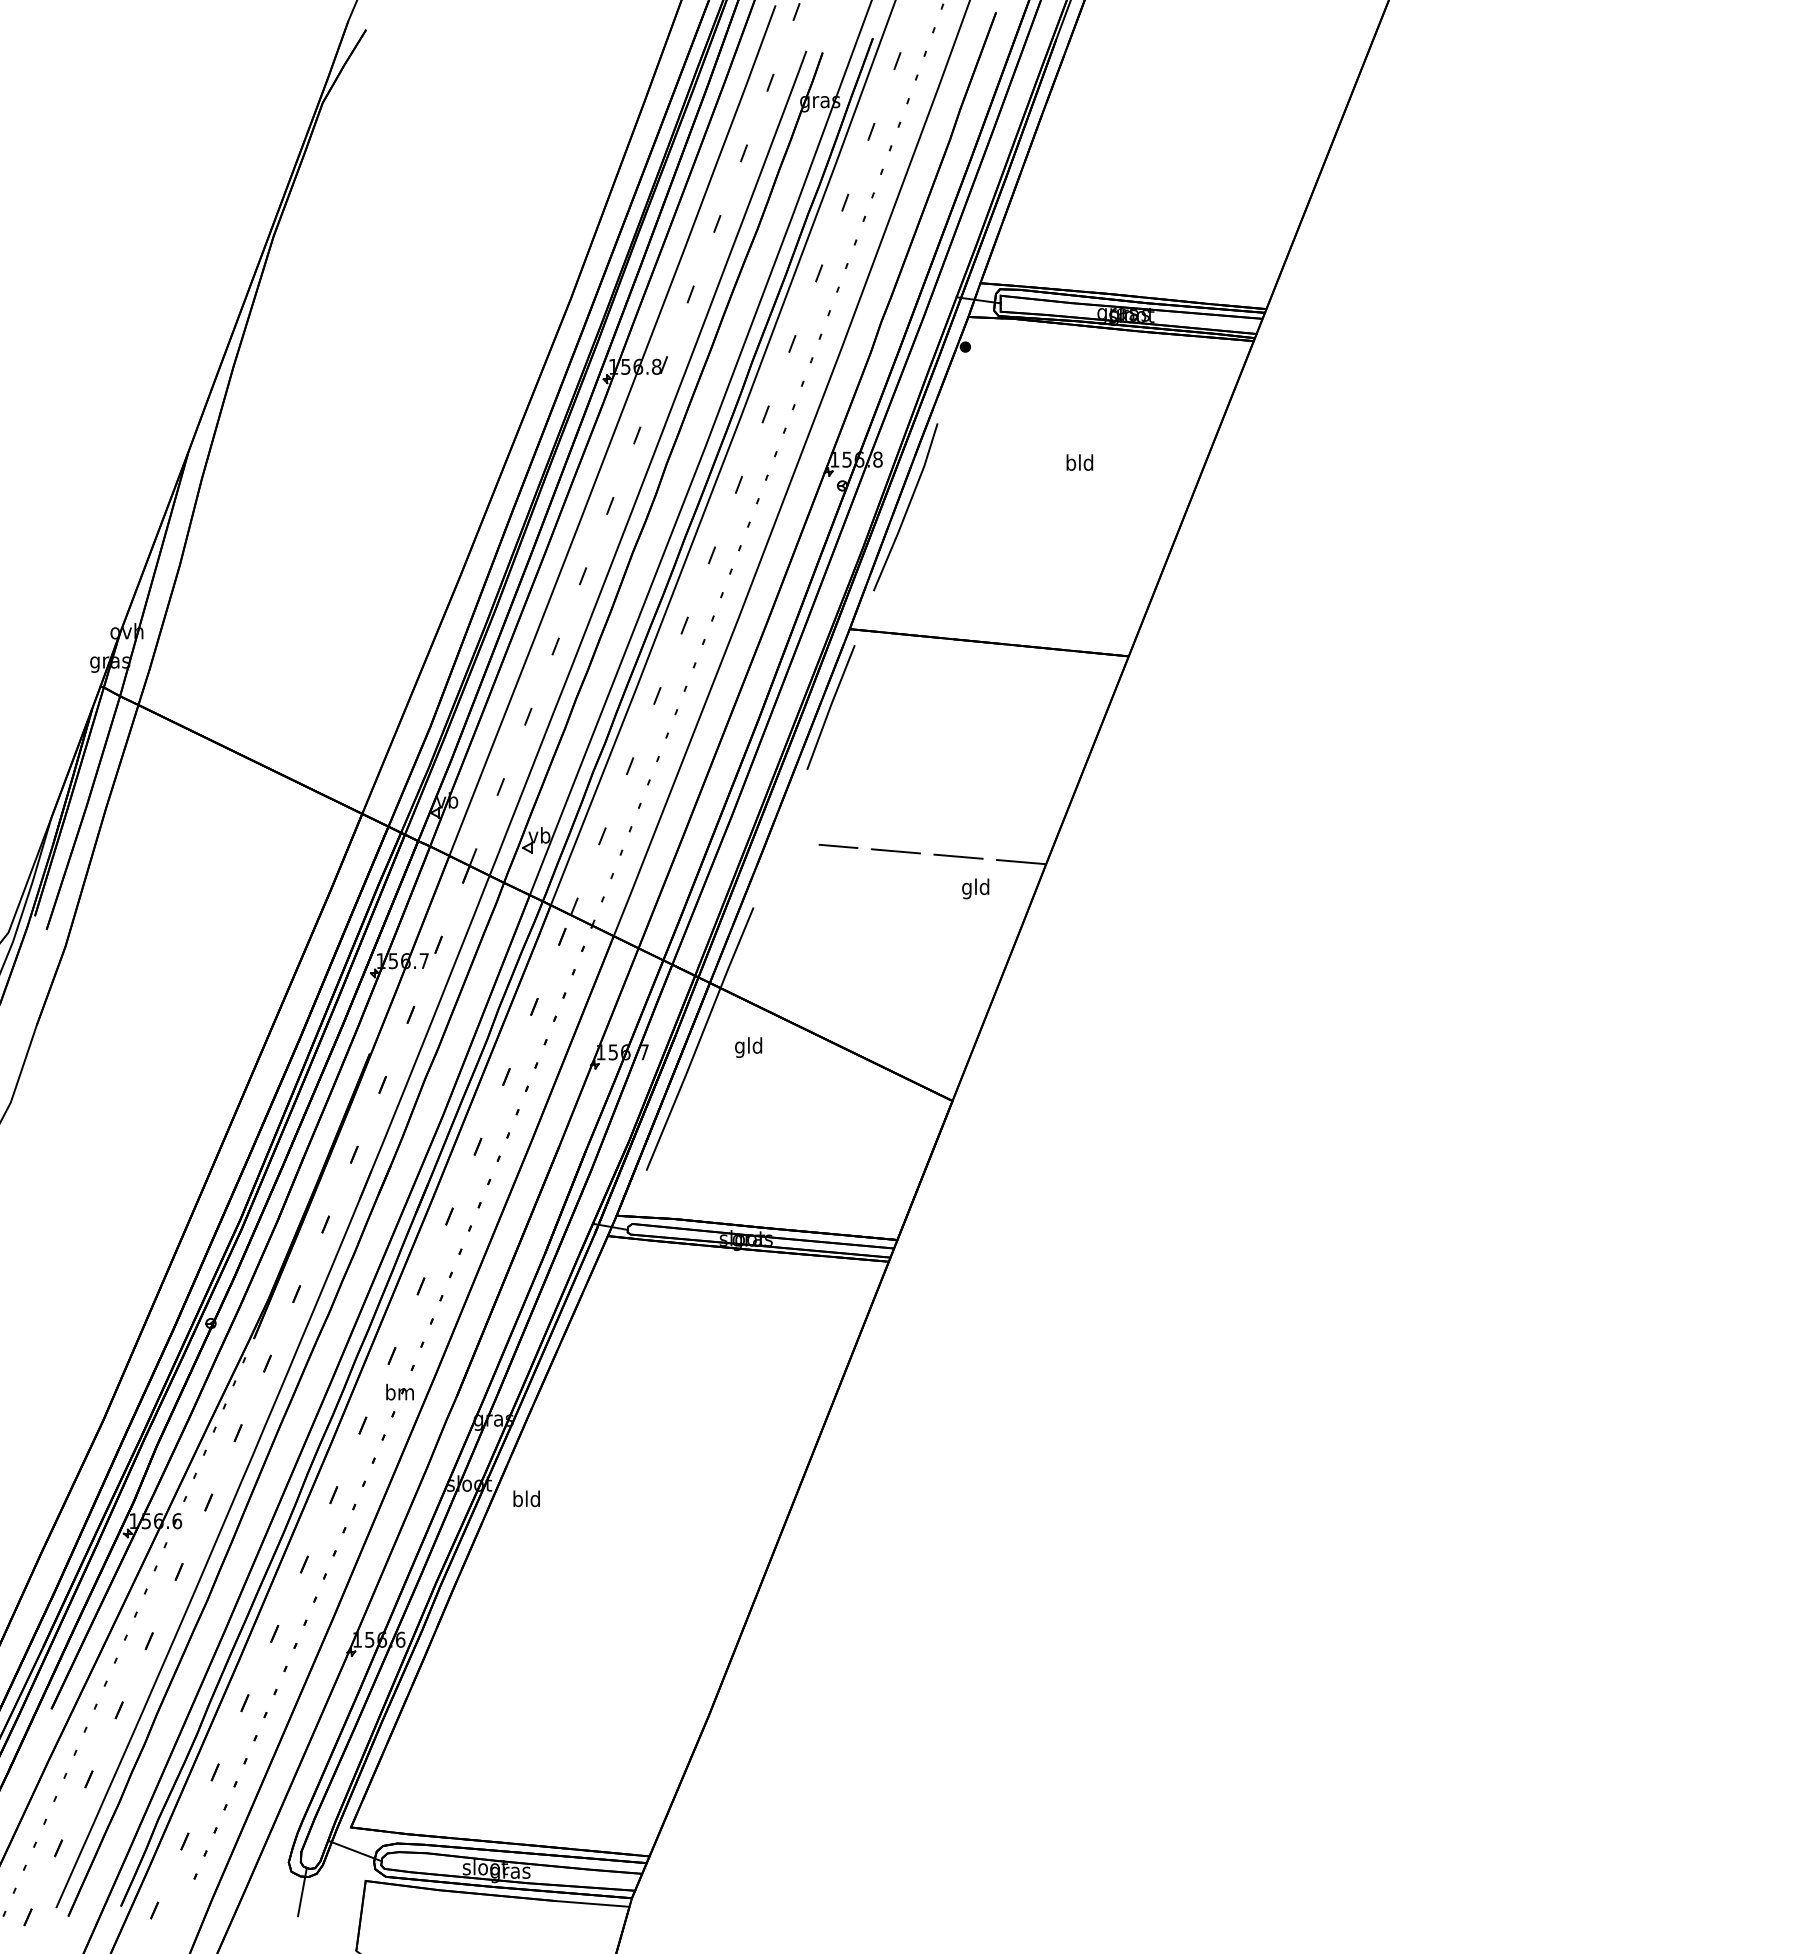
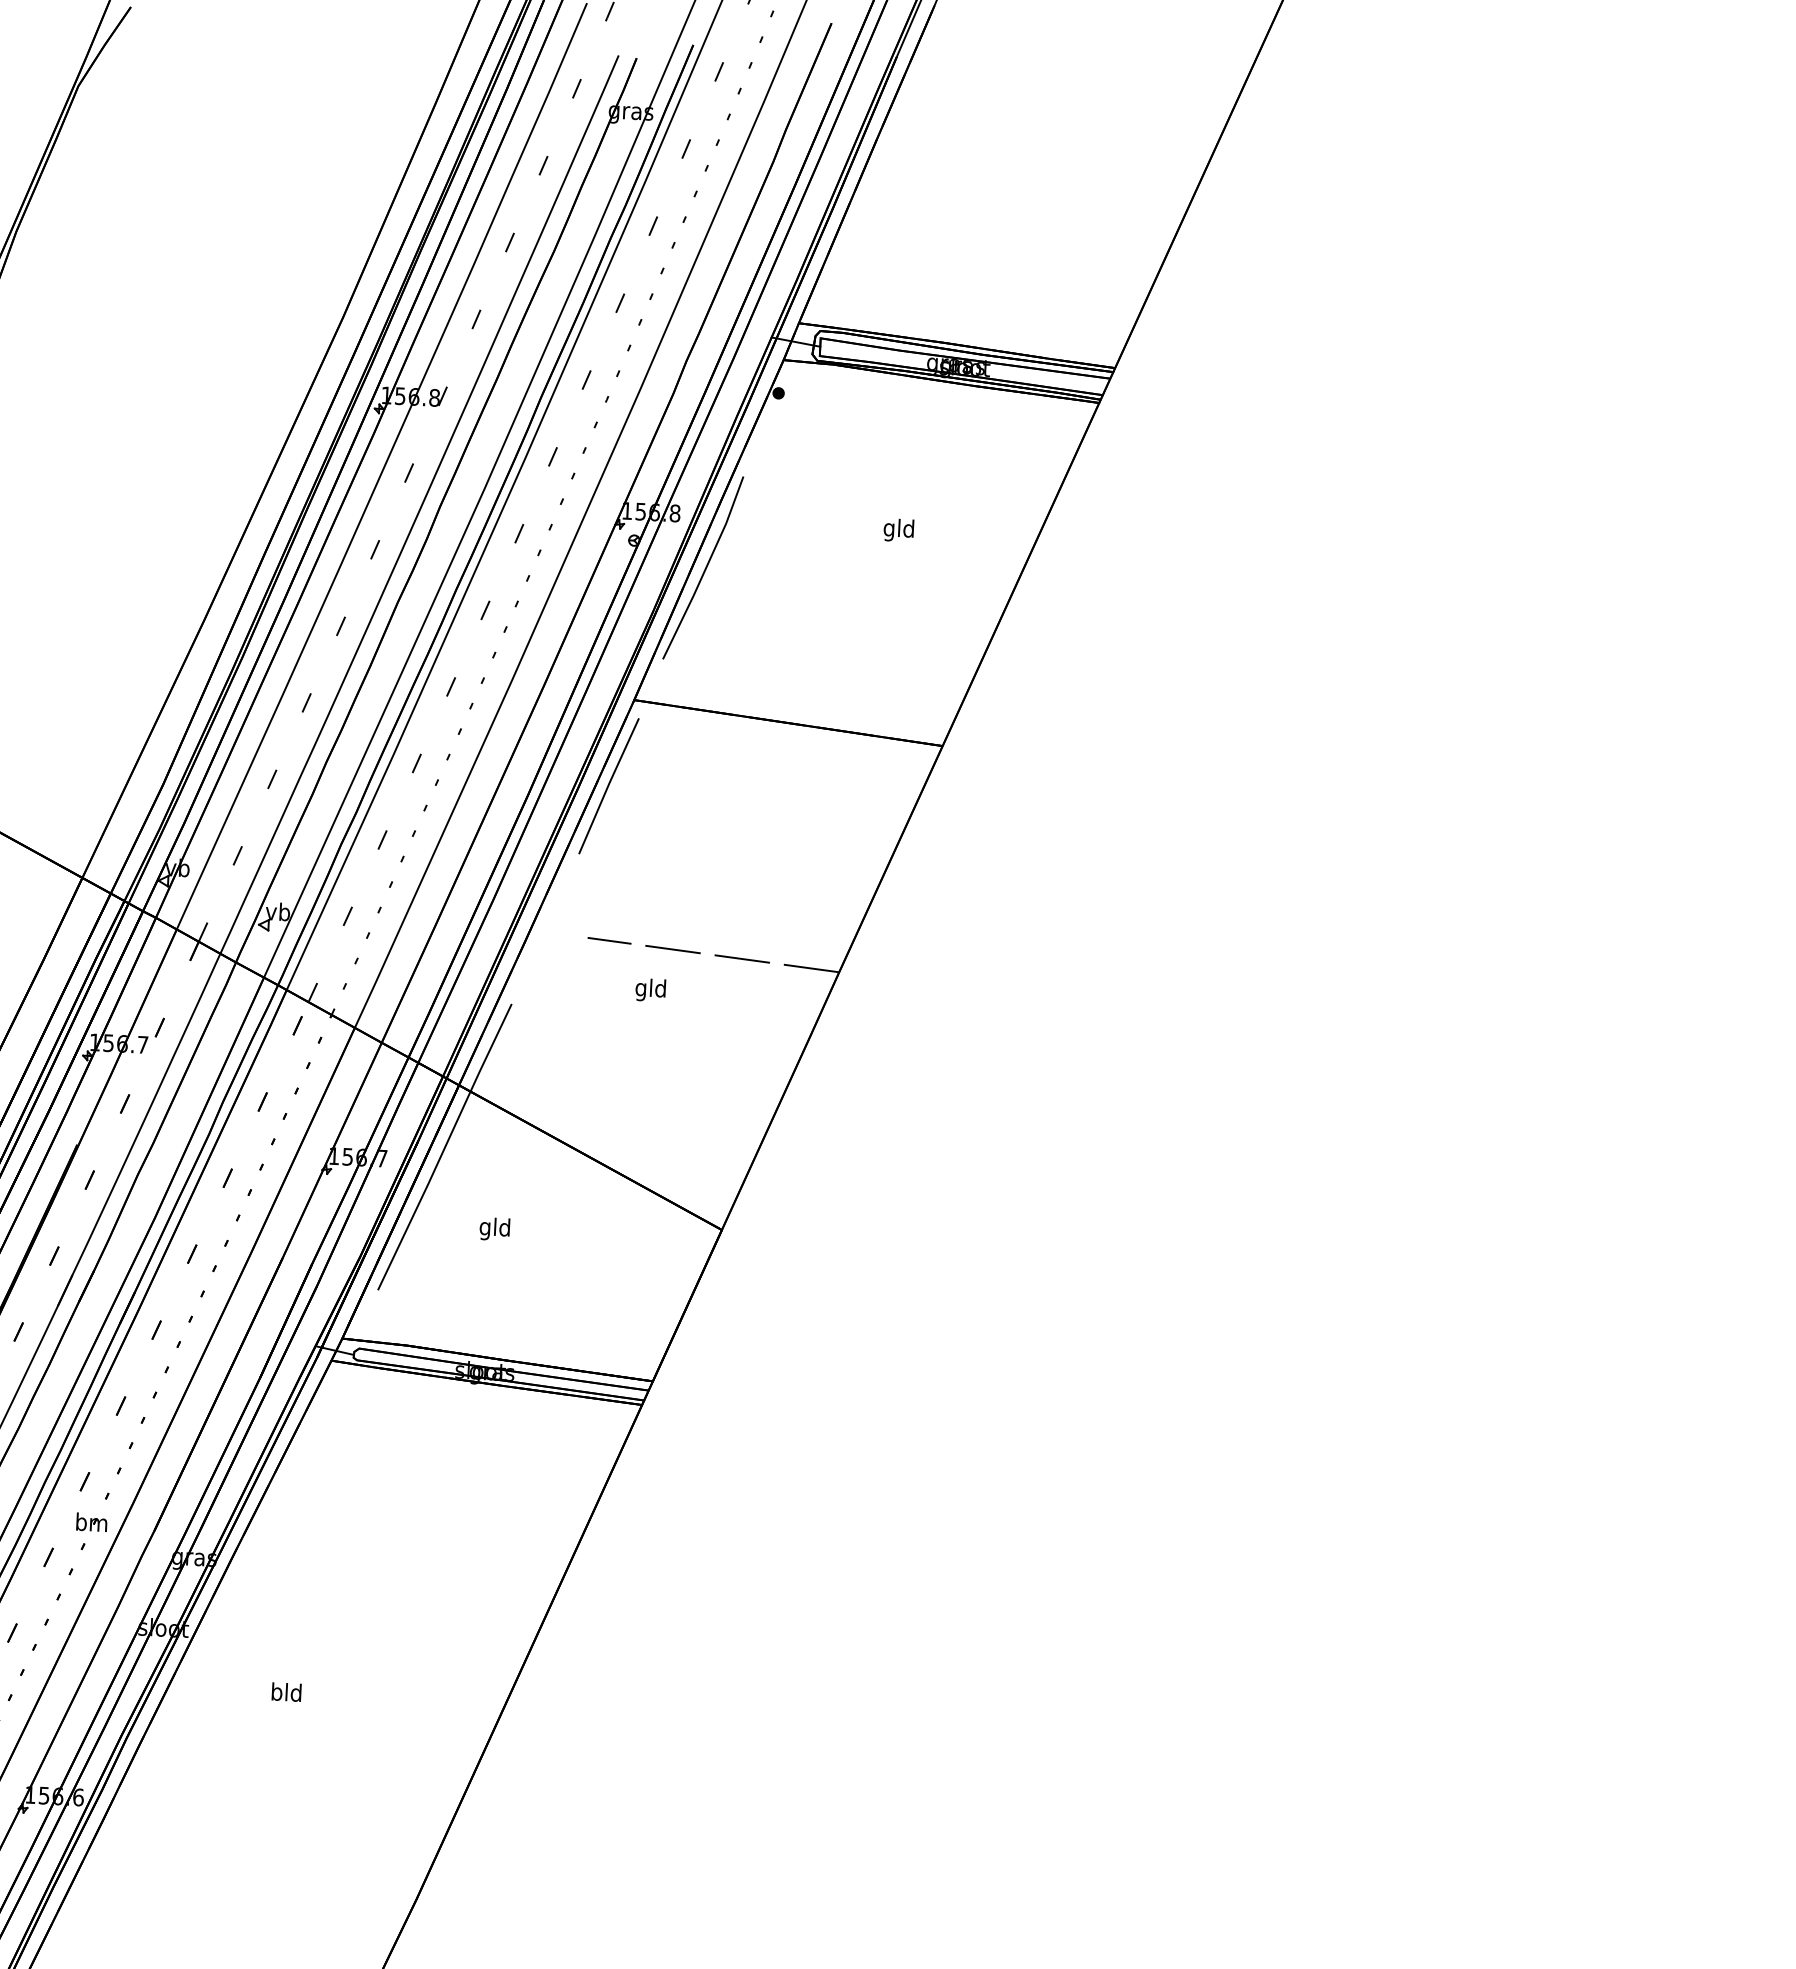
text: (1071, 464) -> (889, 529), bld -> gld
text: (975, 888) -> (650, 989), moved
text: (748, 1047) -> (494, 1229), moved
text: (526, 1498) -> (286, 1691), moved

